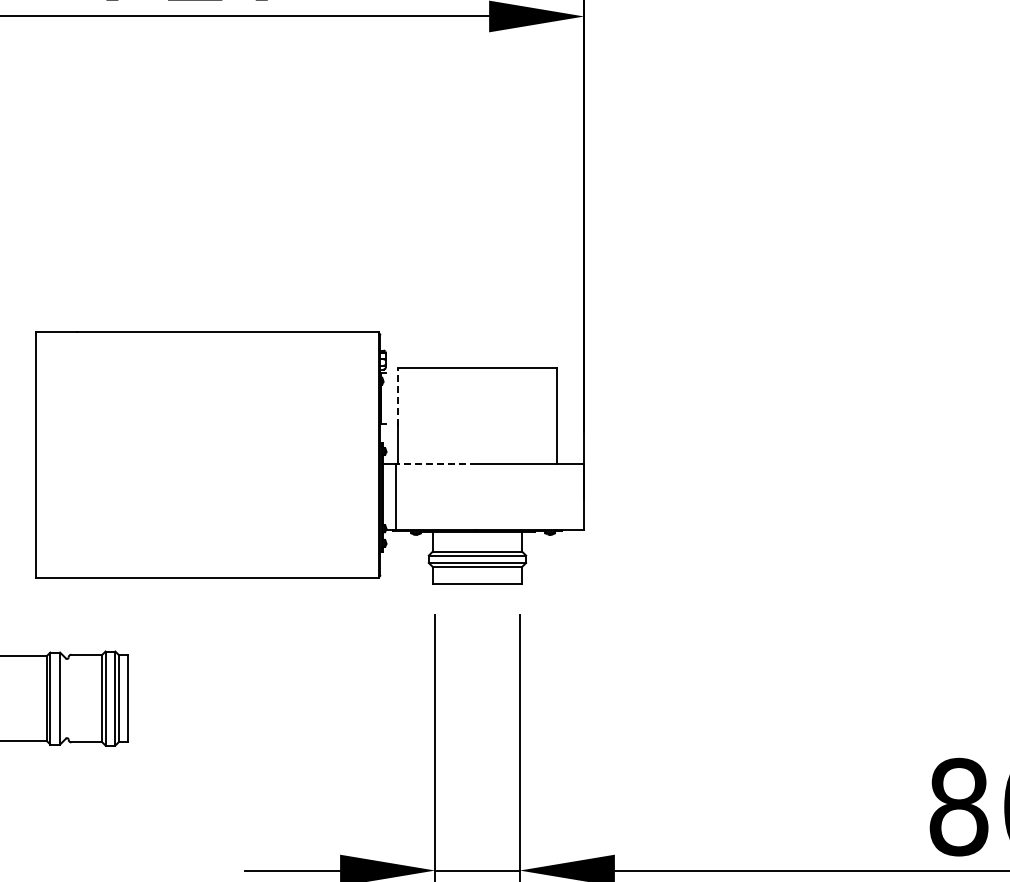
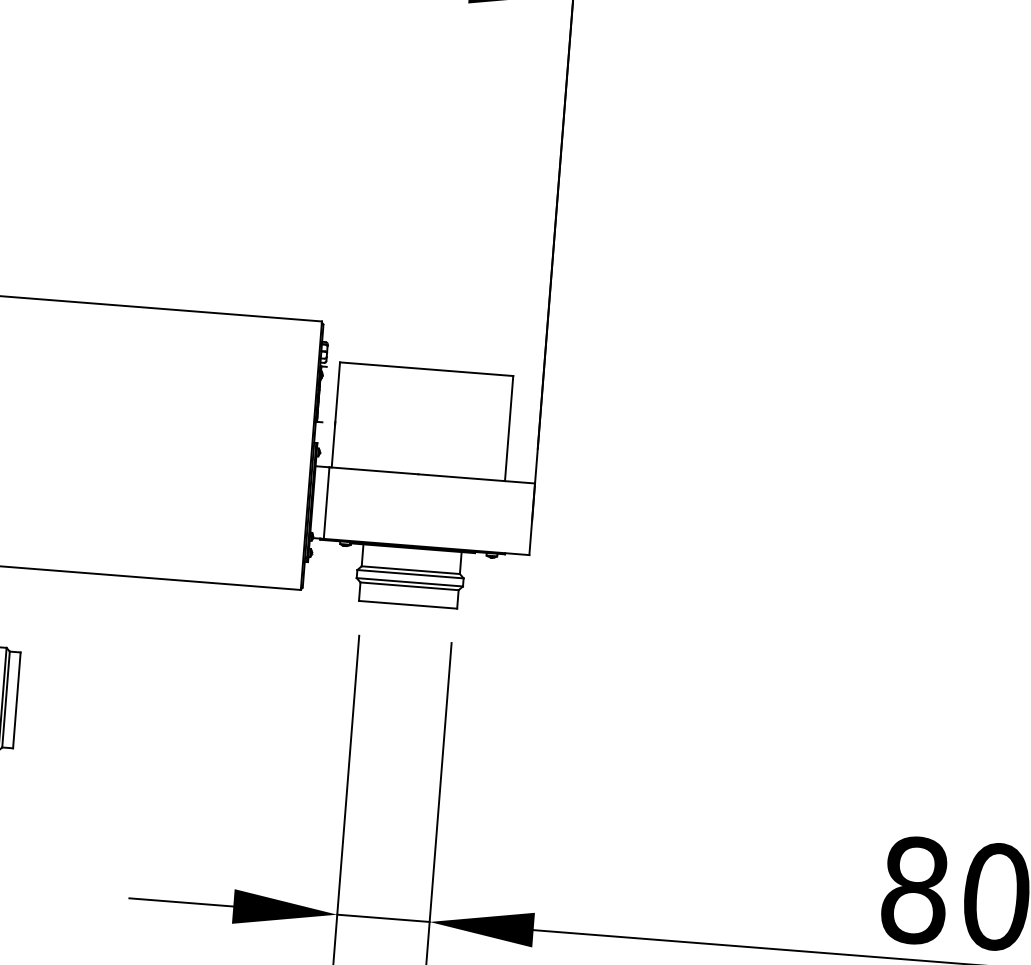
line: (398, 396) -> (337, 393), dashed -> solid
line: (436, 464) -> (373, 471), dashed -> solid

